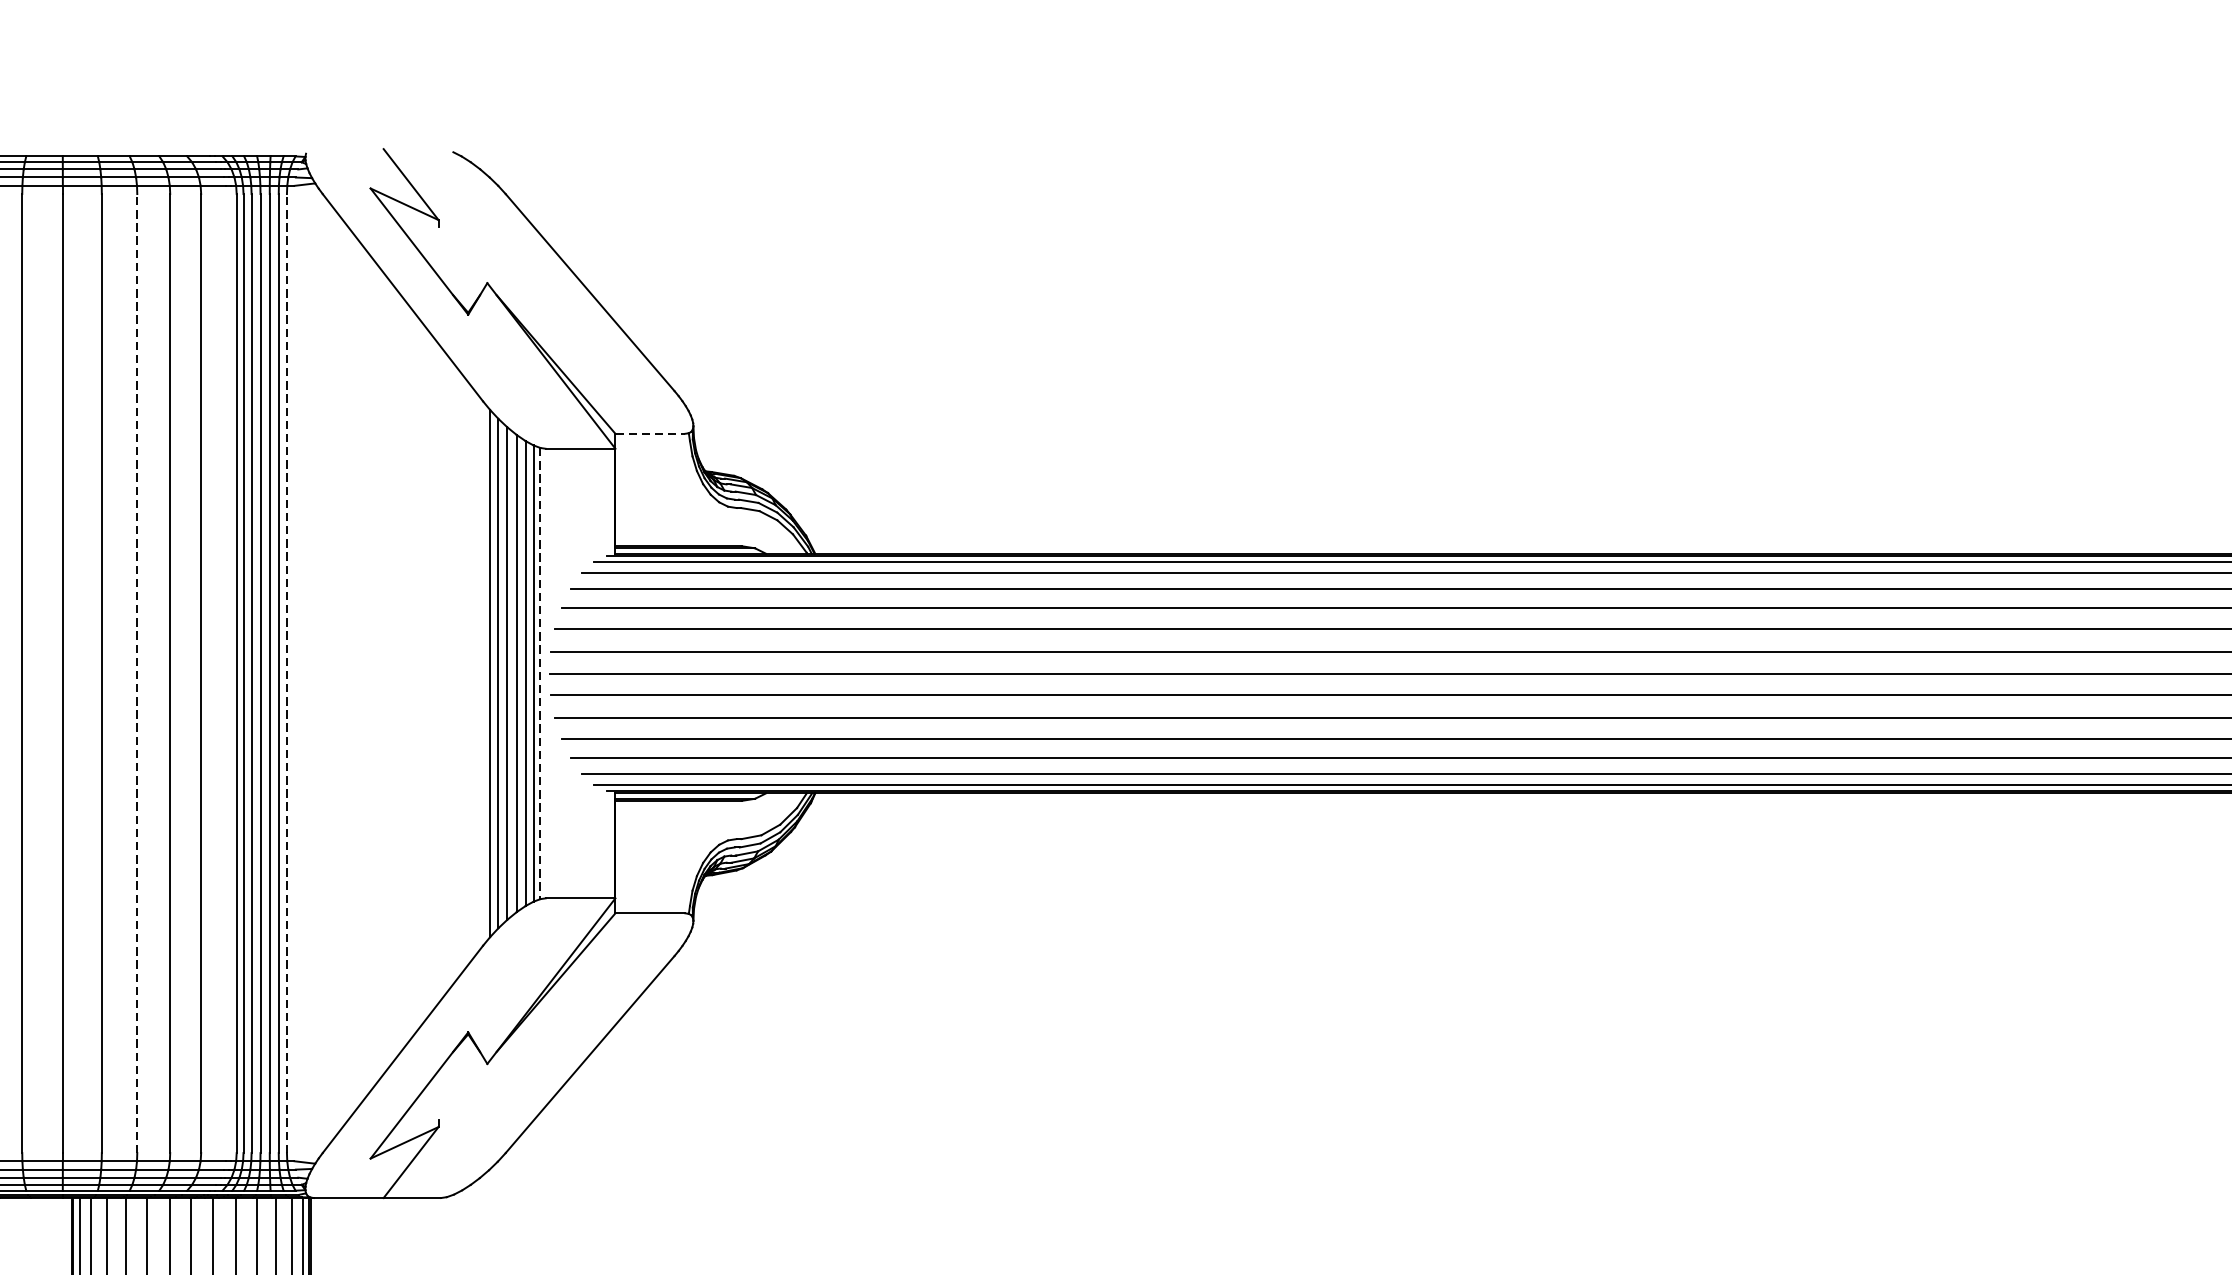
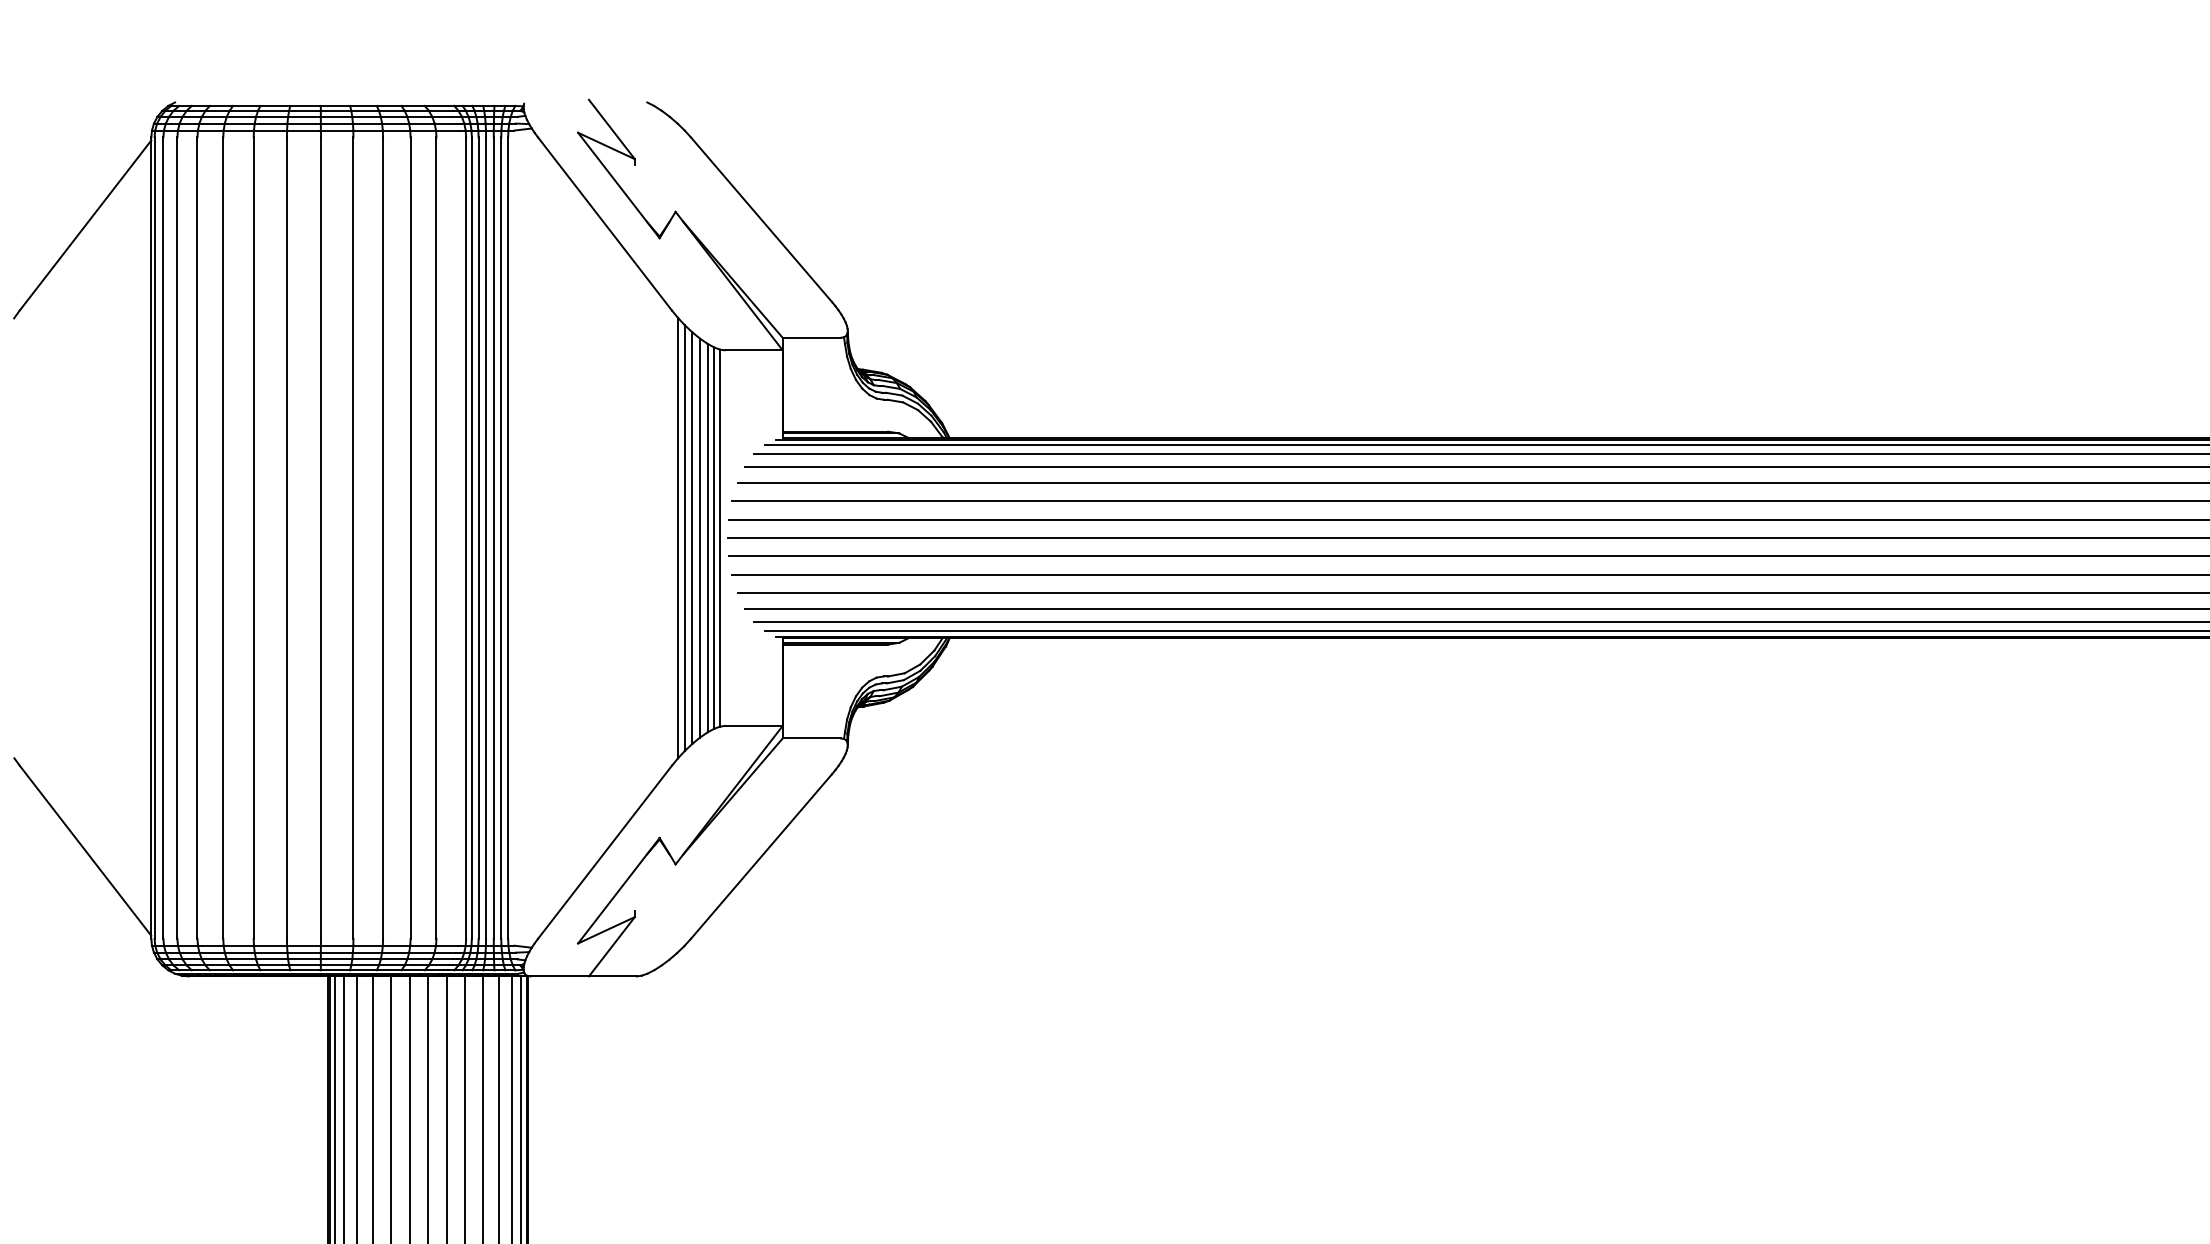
line: (651, 433) -> (812, 337), dashed -> solid
line: (137, 674) -> (383, 538), dashed -> solid
line: (287, 674) -> (508, 538), dashed -> solid
line: (541, 674) -> (720, 538), dashed -> solid

